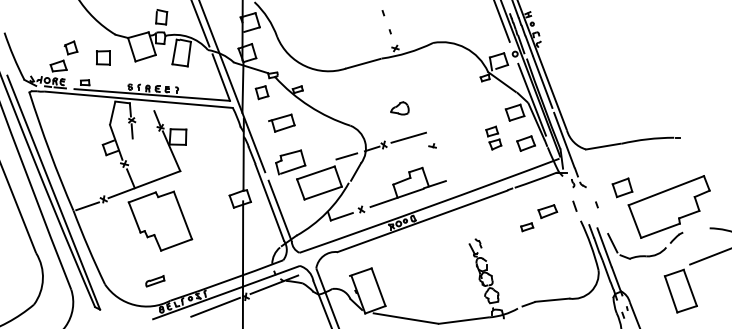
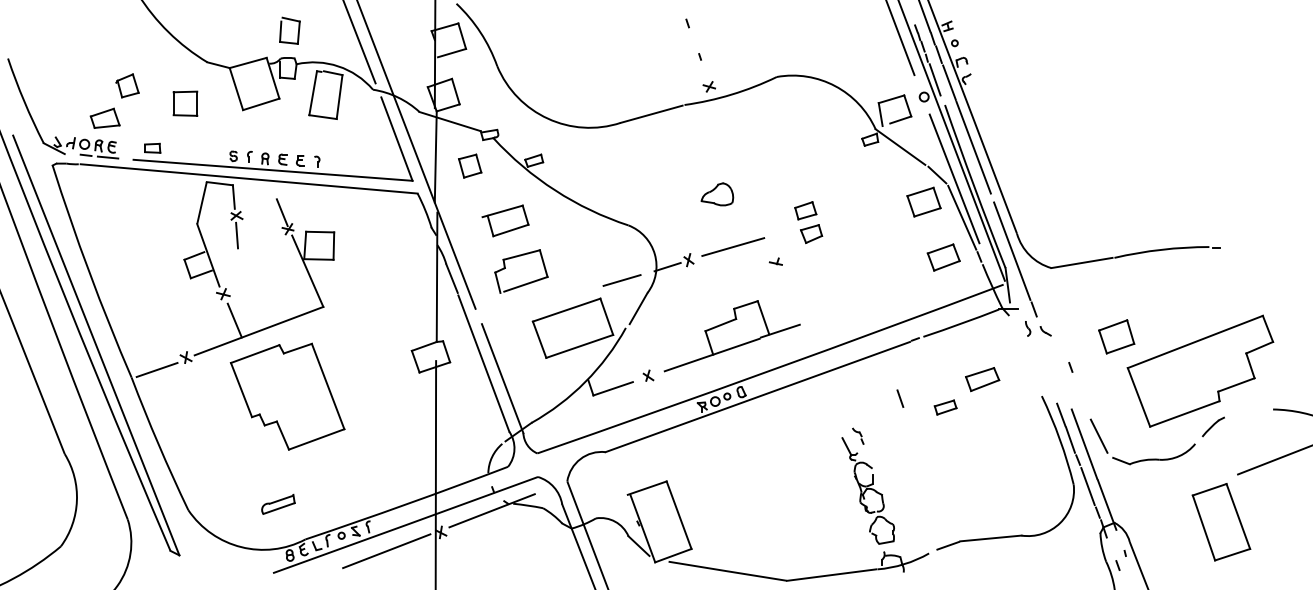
part: (493, 137) -> (808, 221), moved
part: (290, 162) -> (521, 271), moved
line: (574, 205) -> (899, 397), moved

